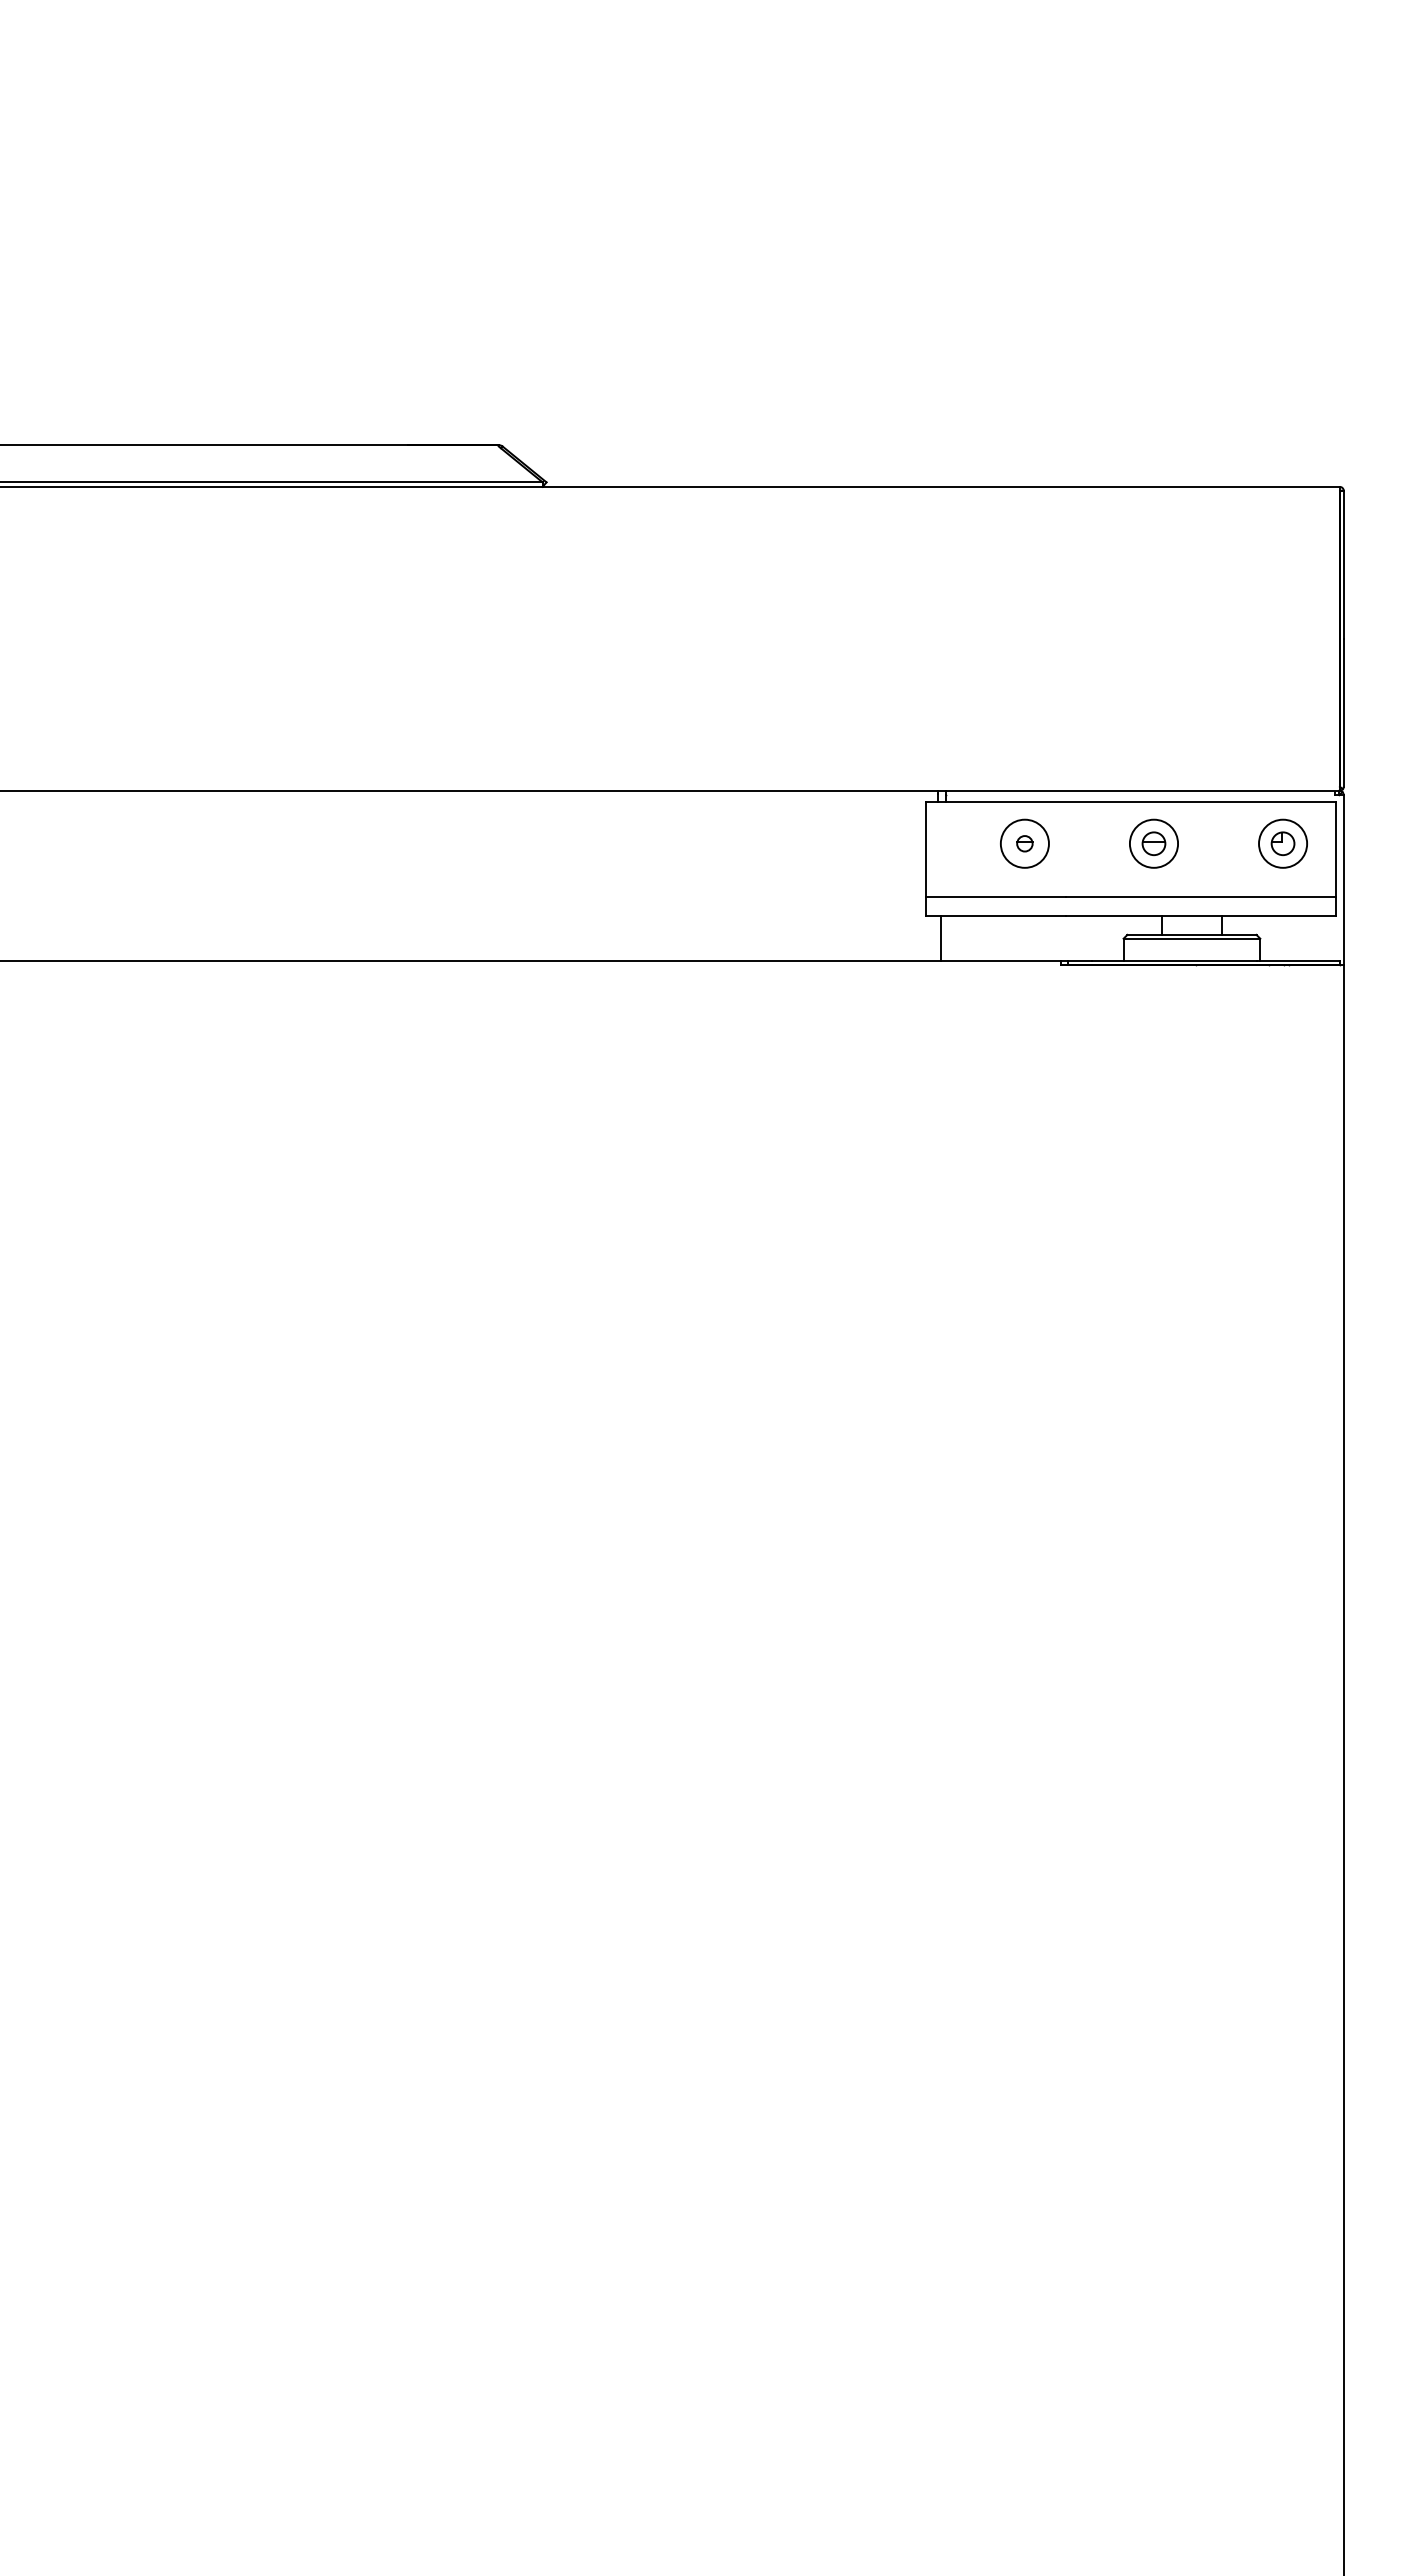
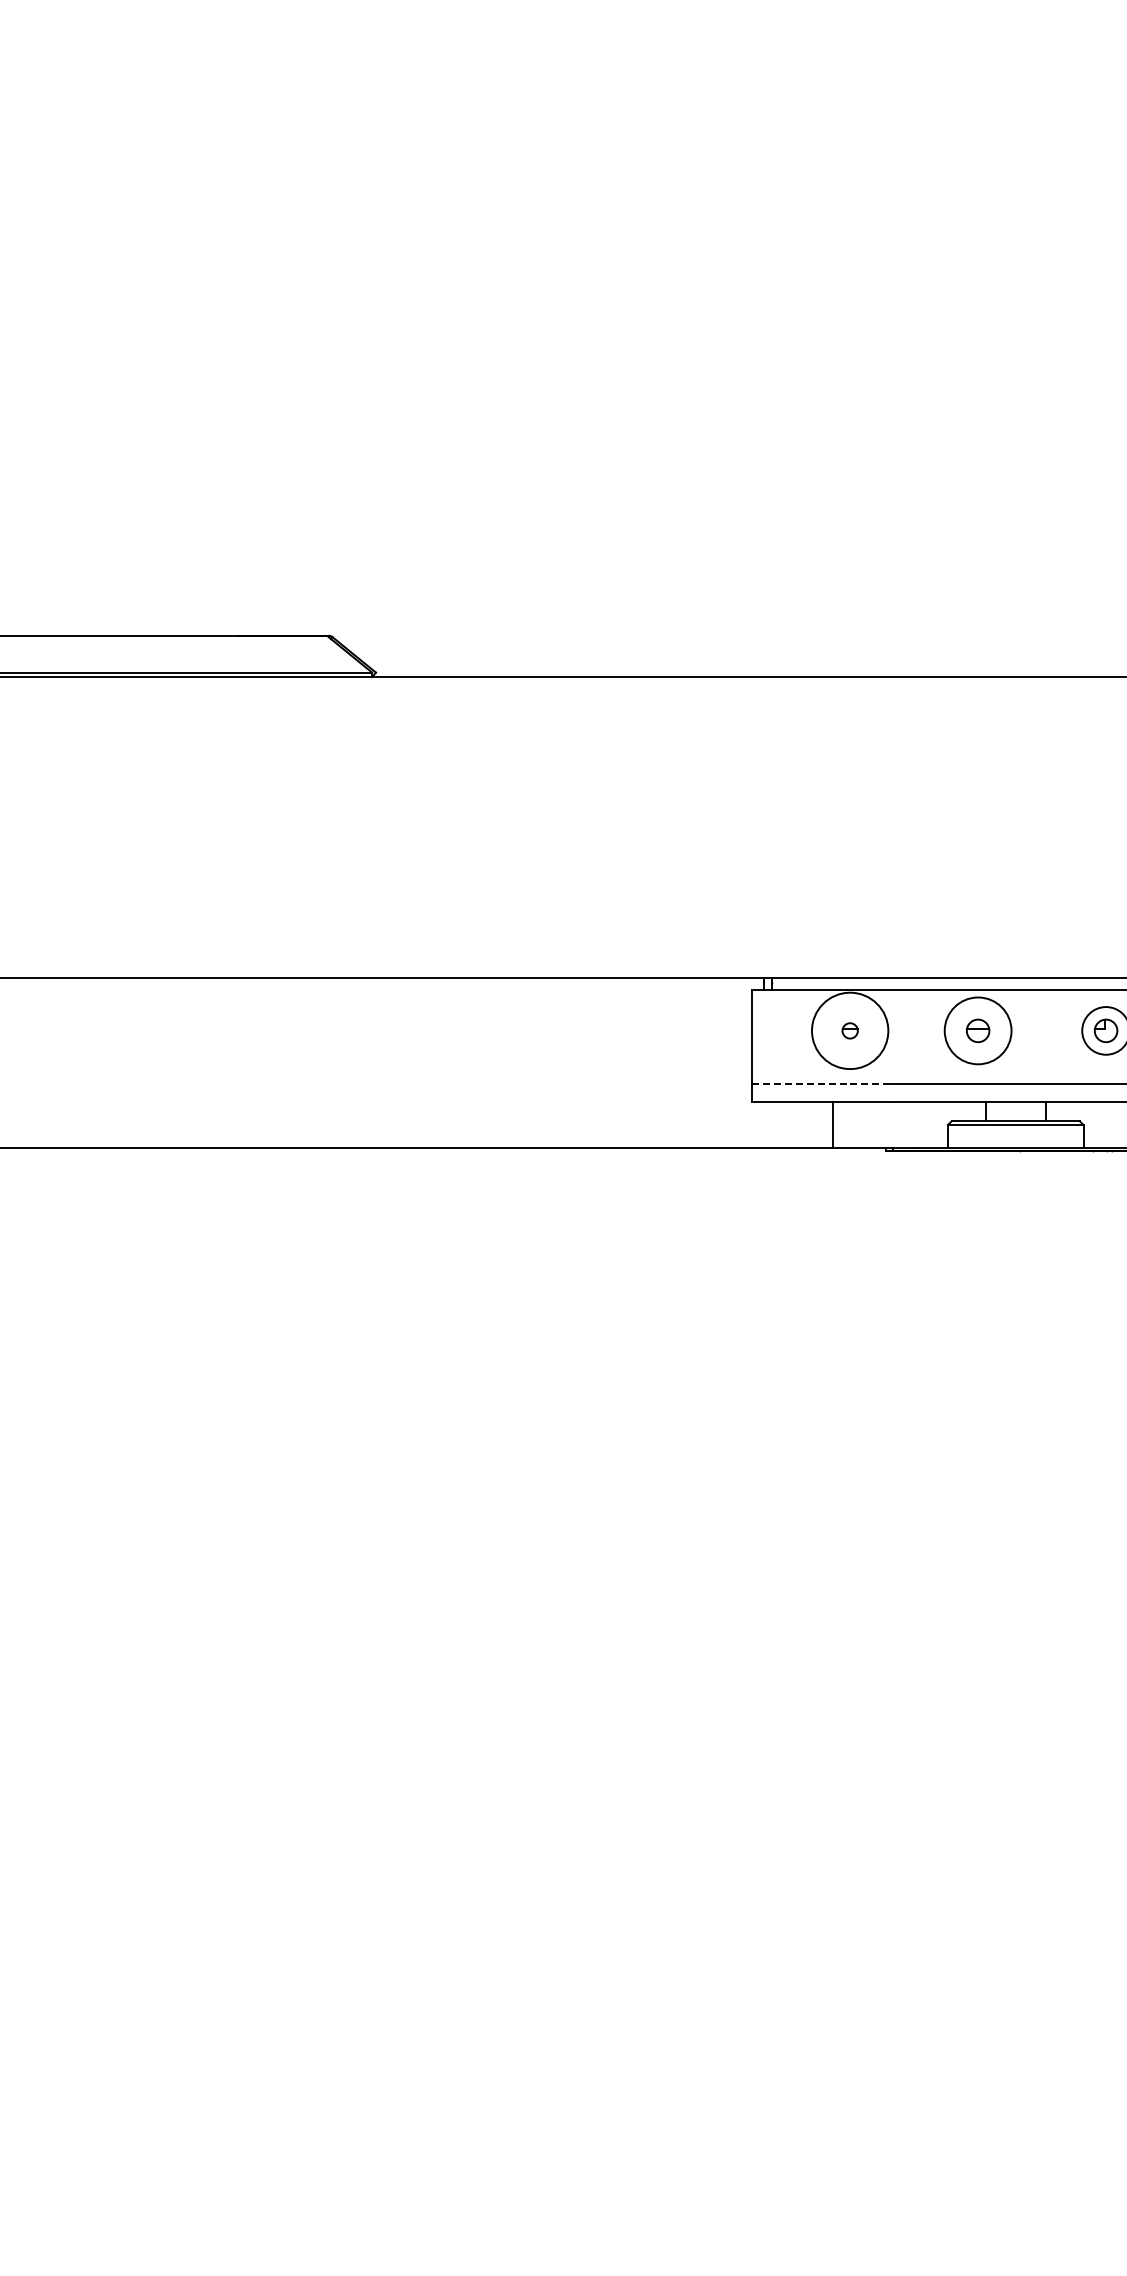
circle: (1024, 843) -> (849, 1030), size x1.6
circle: (1153, 843) -> (977, 1030), size x1.4
line: (996, 896) -> (822, 1083), solid -> dashed
line: (941, 938) -> (832, 1124), moved

